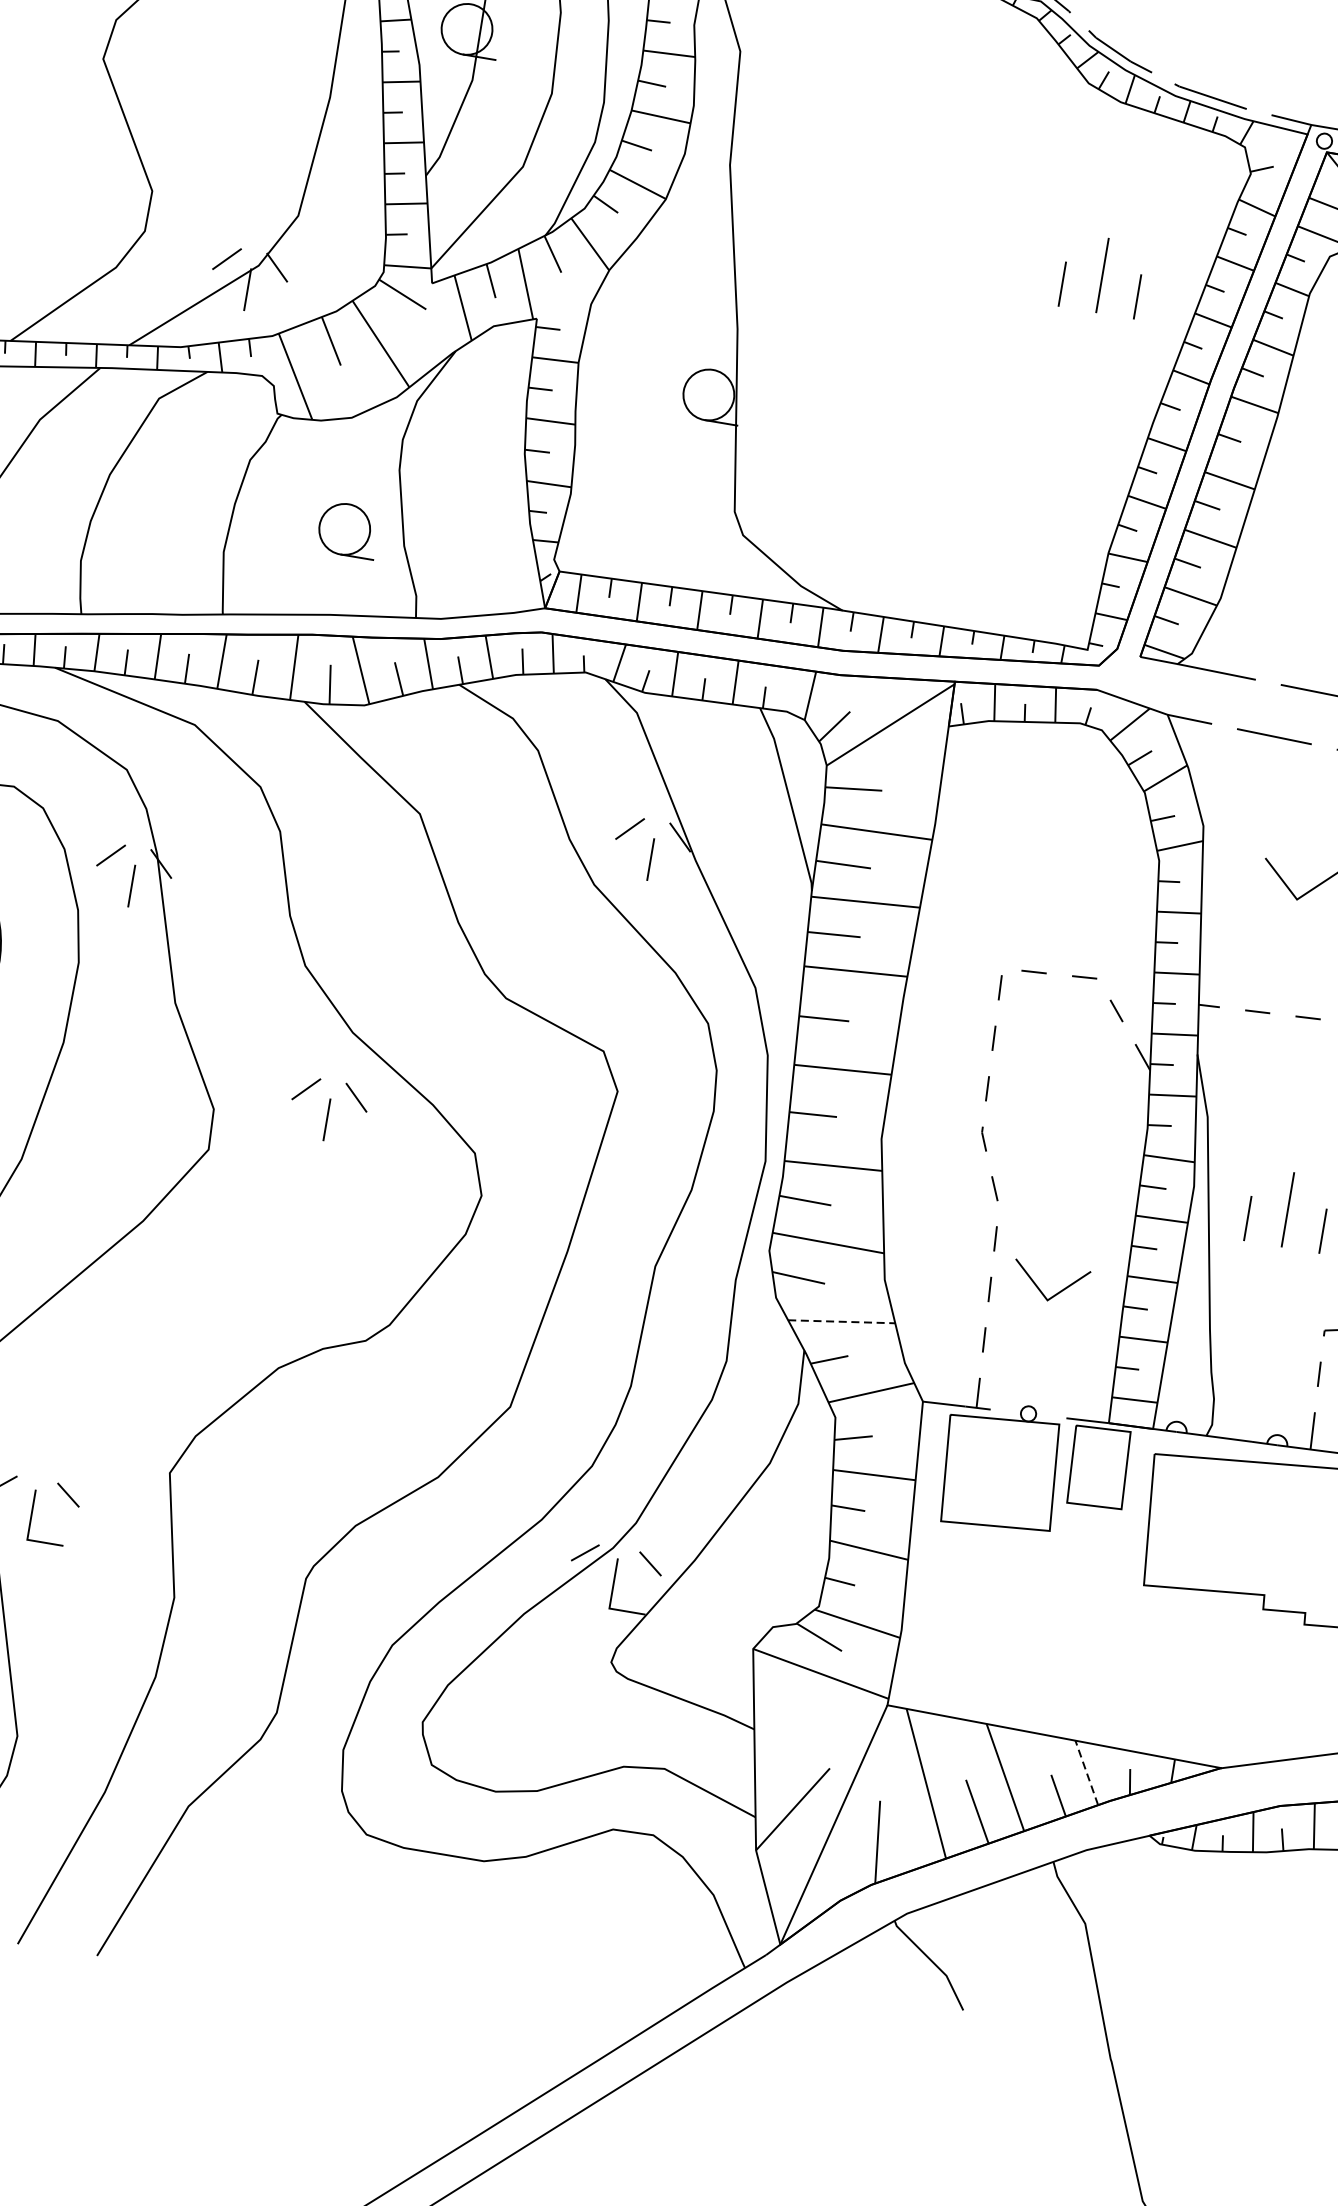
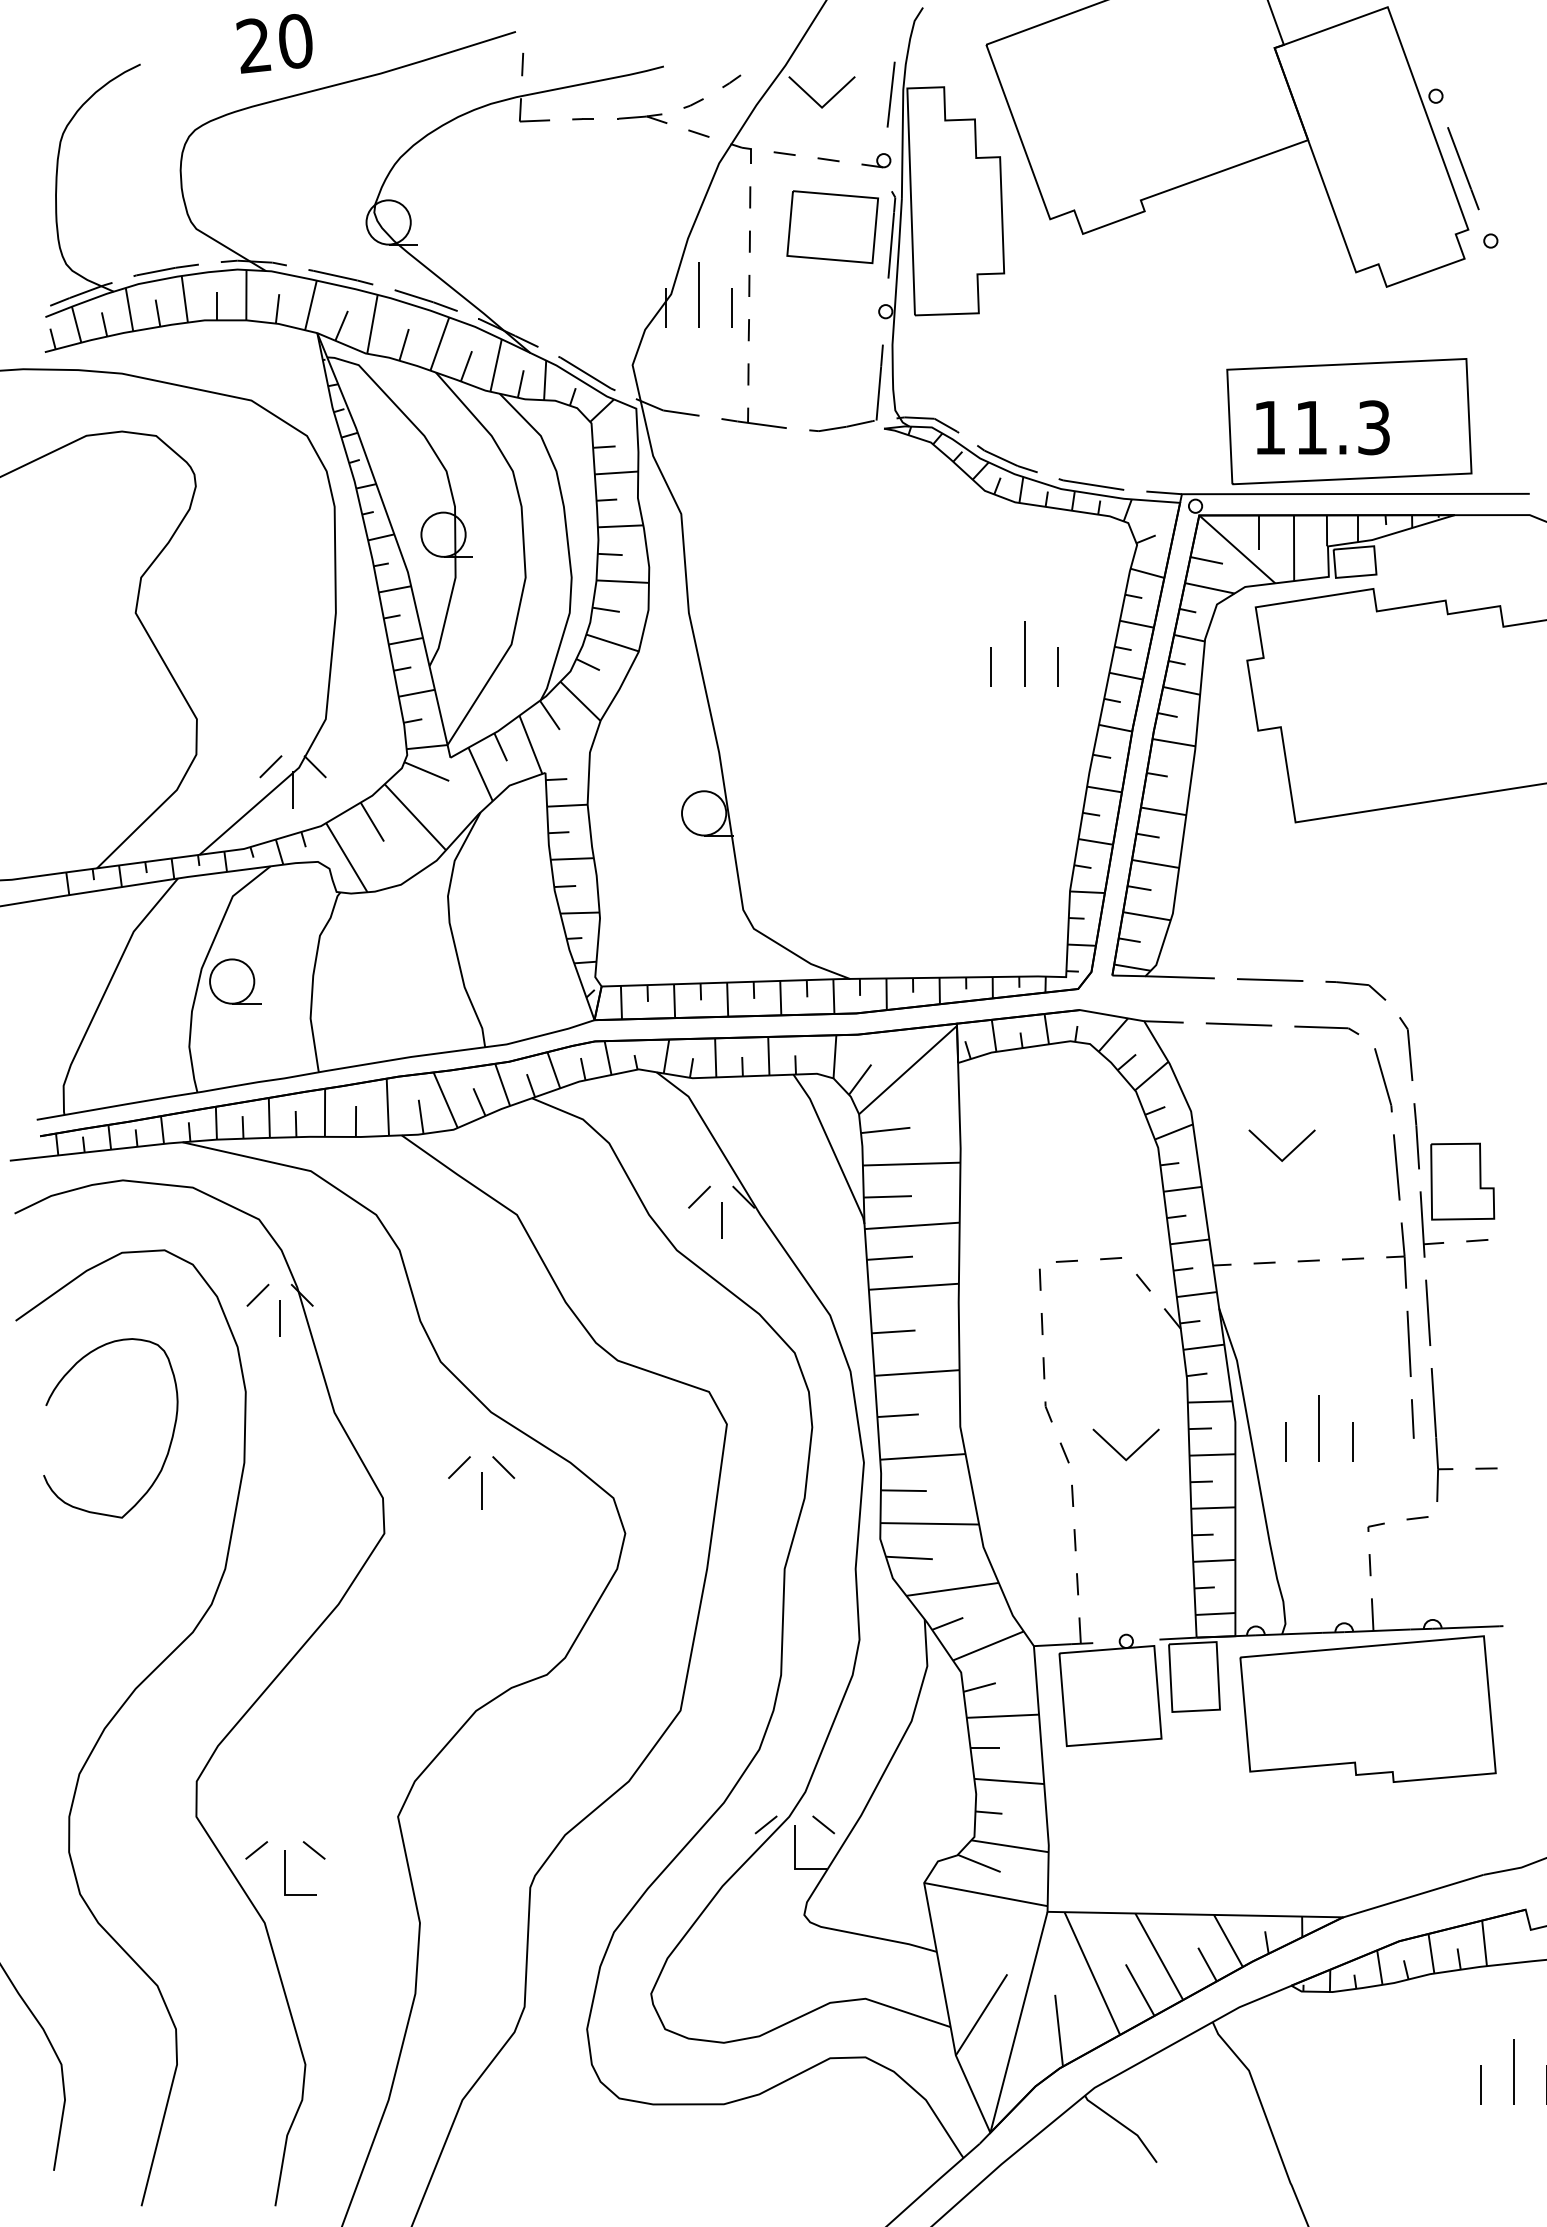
part: (348, 529) -> (235, 981), moved
part: (1040, 1289) -> (1118, 1451), moved
line: (841, 1321) -> (952, 1589), dashed -> solid
line: (1086, 1772) -> (1228, 1940), dashed -> solid

